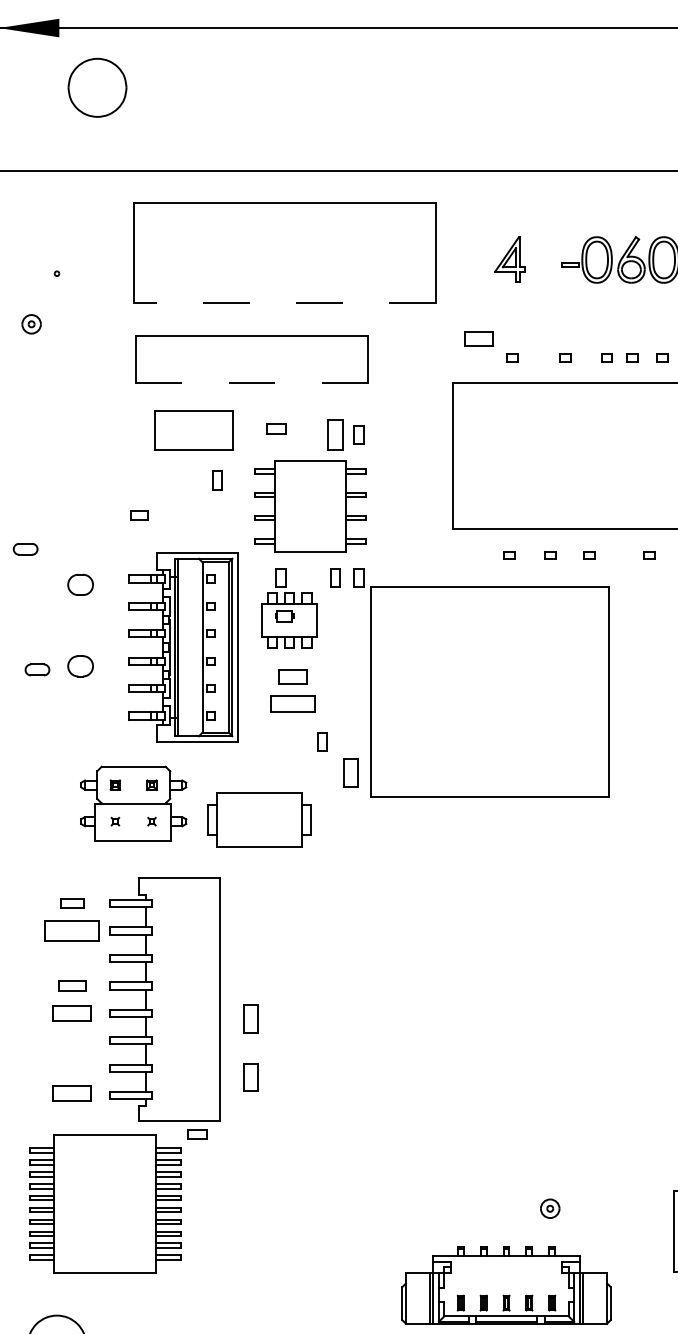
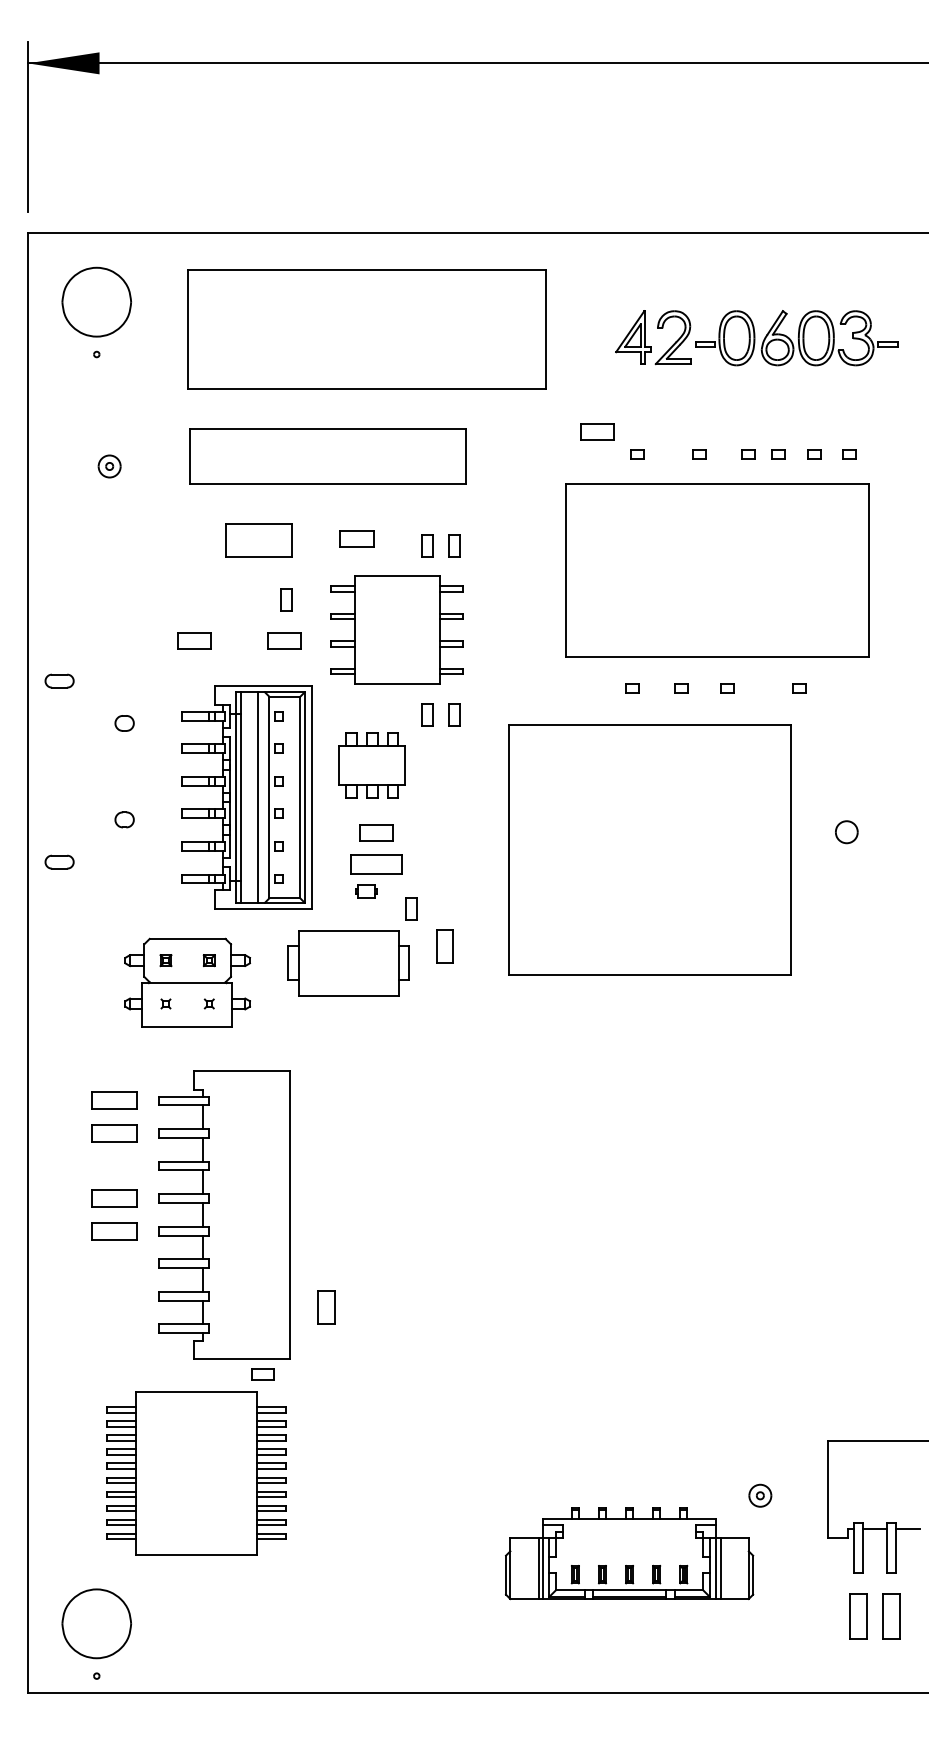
part: (97, 87) -> (96, 301), moved
part: (542, 259) -> (672, 337), added
line: (284, 303) -> (366, 389), dashed -> solid
part: (31, 324) -> (109, 466), moved
line: (252, 382) -> (328, 483), dashed -> solid
part: (276, 428) -> (356, 538), size x1.43
part: (193, 430) -> (258, 540), size x0.71
part: (336, 434) -> (427, 545), size x0.62
part: (139, 515) -> (194, 640), size x1.67
part: (215, 515) -> (284, 640), added
part: (281, 577) -> (362, 714), removed
part: (80, 585) -> (124, 723), size x0.62
part: (284, 616) -> (366, 891), moved
line: (192, 647) -> (257, 797), added
part: (80, 666) -> (124, 819), size x0.62
part: (37, 669) -> (59, 861), moved
part: (489, 691) -> (649, 849), moved
part: (259, 820) -> (348, 963), moved
part: (71, 903) -> (114, 1100), size x1.67
part: (71, 930) -> (114, 1133), size x0.71
part: (71, 985) -> (114, 1198), size x1.43
part: (250, 1019) -> (326, 1238), removed
part: (71, 1093) -> (114, 1326), removed
part: (104, 1204) -> (196, 1473), moved
part: (550, 1208) -> (760, 1495), moved

